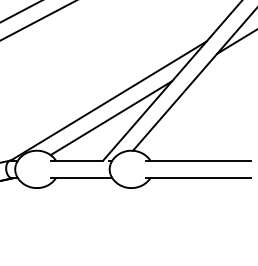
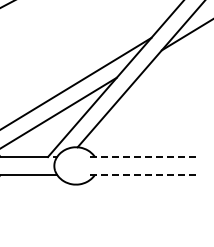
line: (198, 160) -> (143, 157), solid -> dashed
line: (198, 178) -> (143, 175), solid -> dashed

